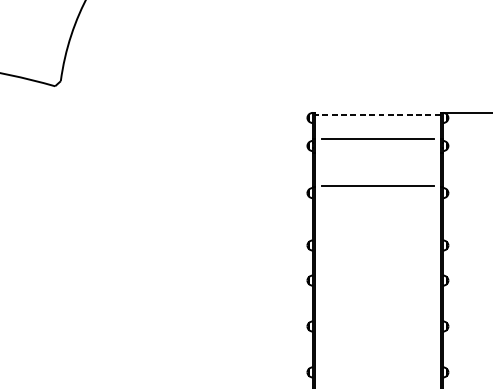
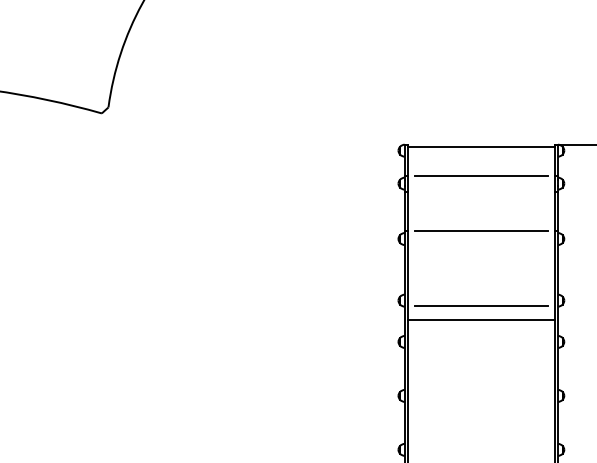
line: (378, 114) -> (481, 146), dashed -> solid
line: (378, 249) -> (481, 305), added
line: (378, 262) -> (481, 320), added

